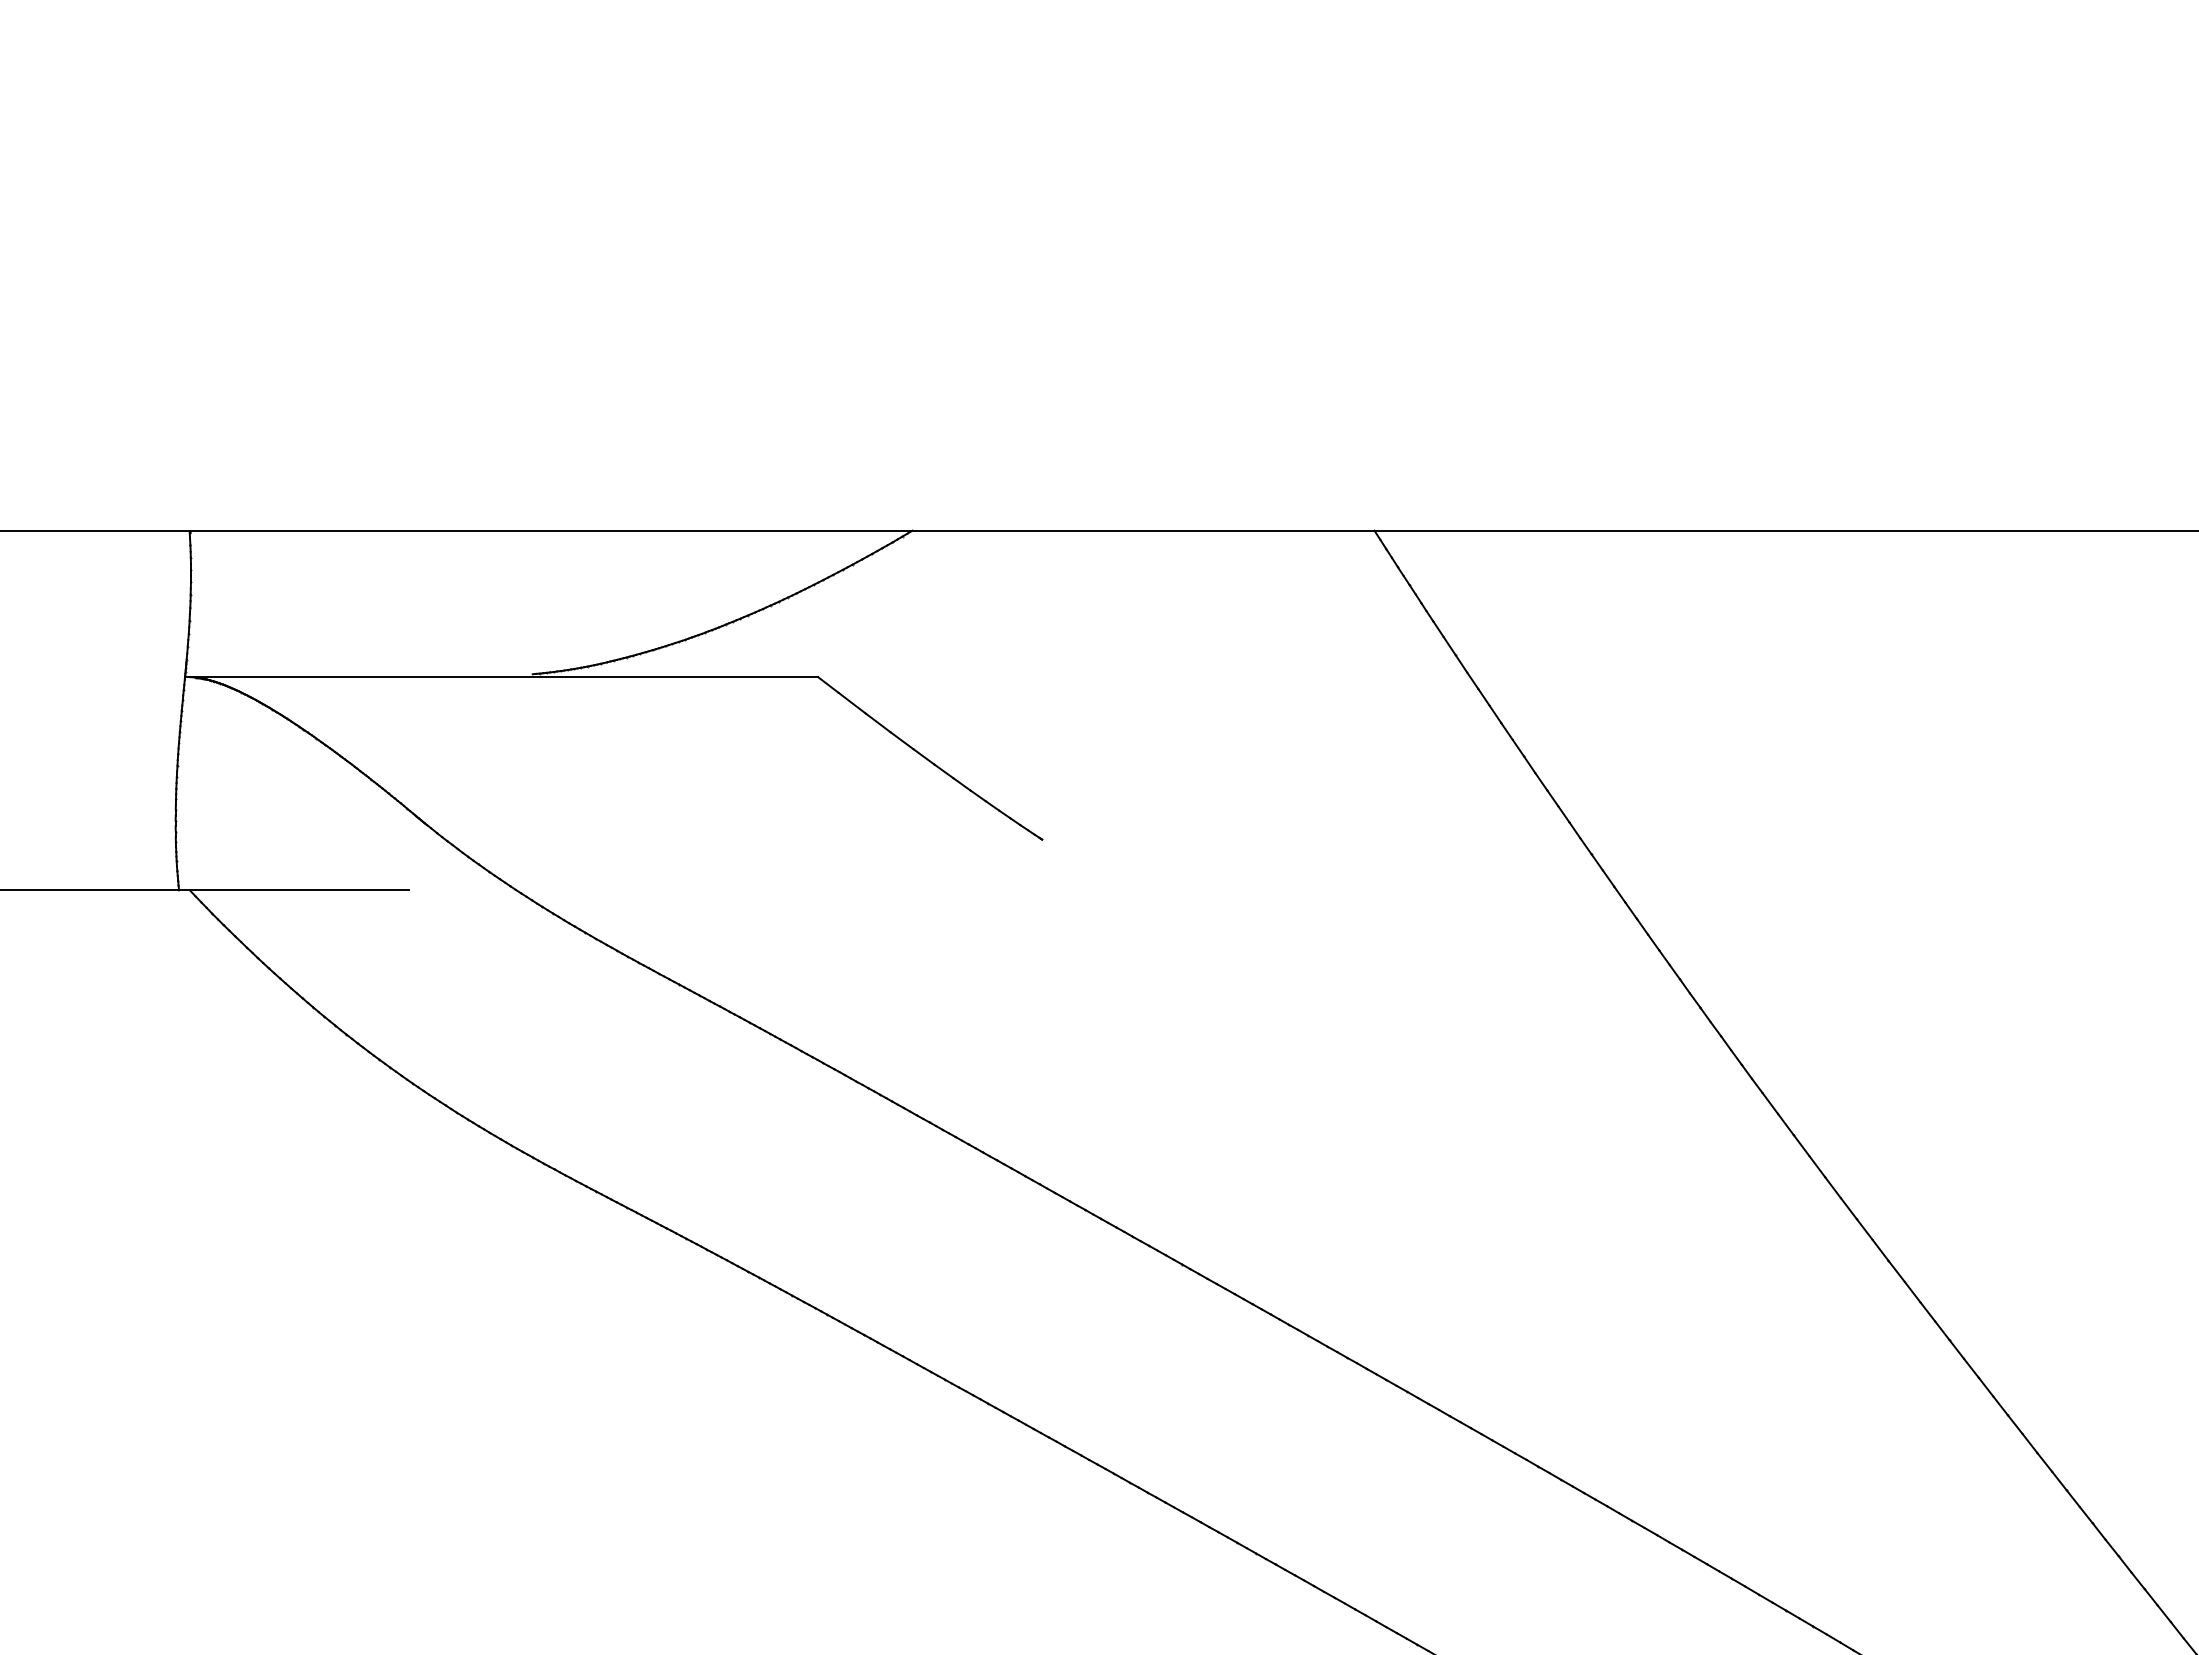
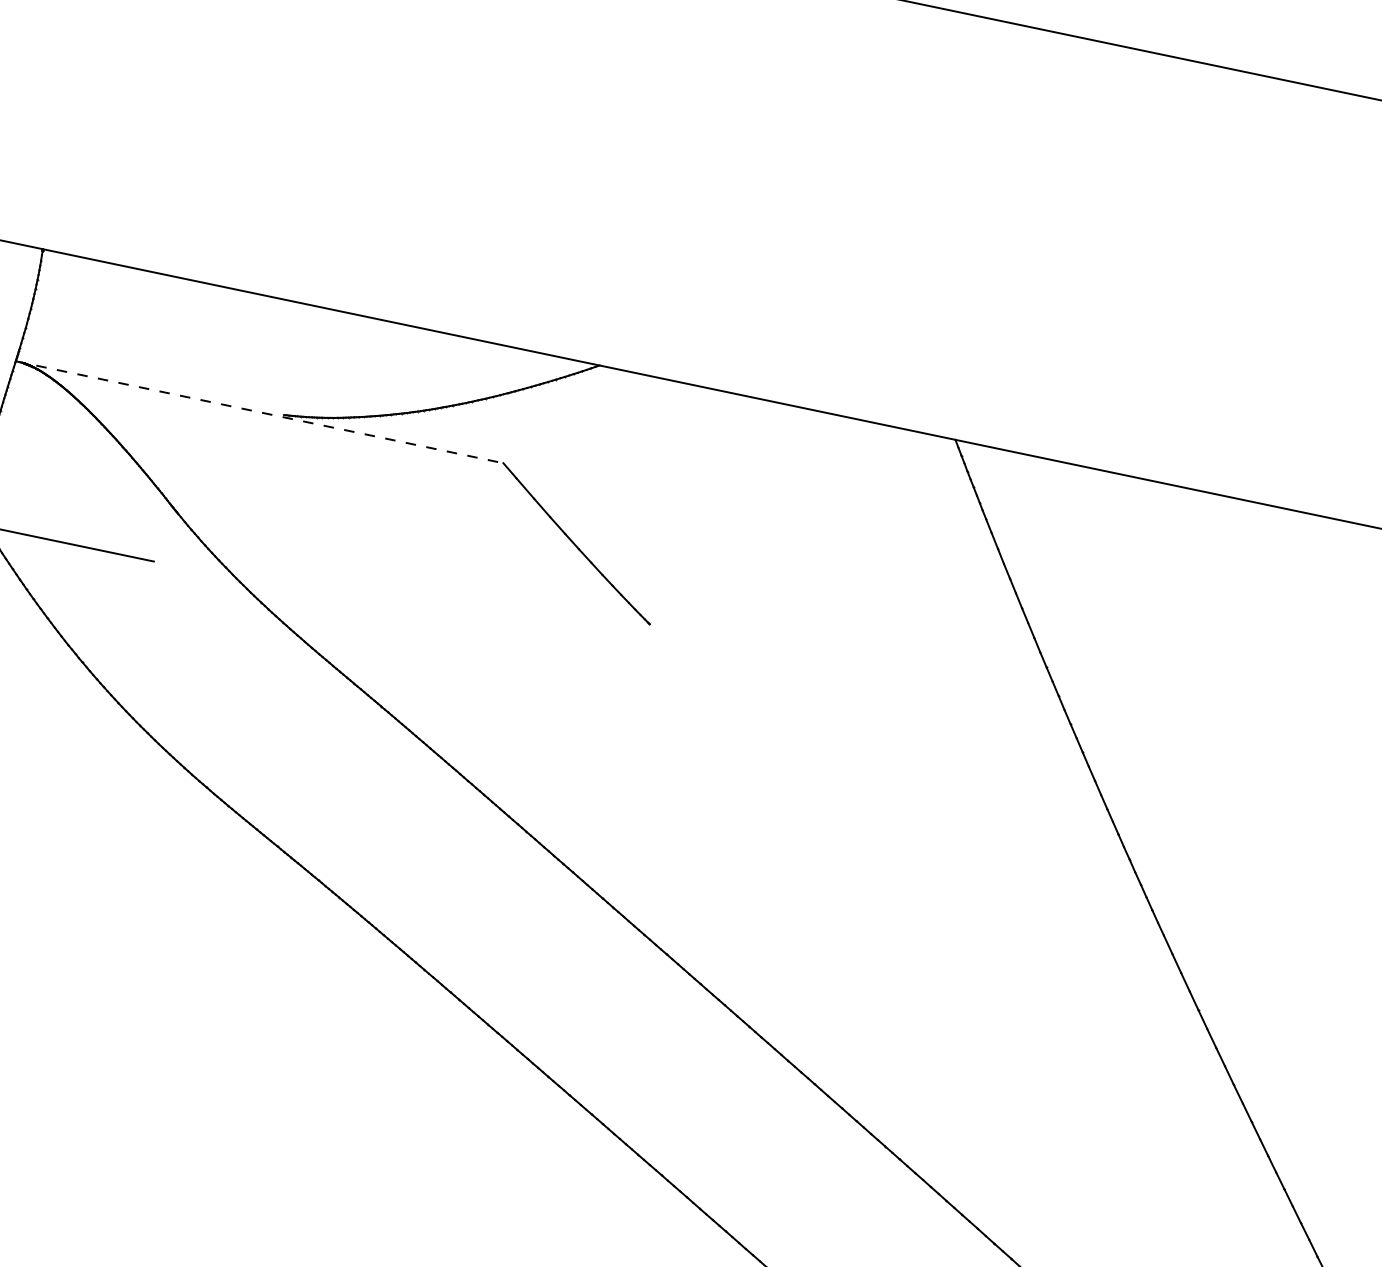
line: (501, 677) -> (259, 412), solid -> dashed

